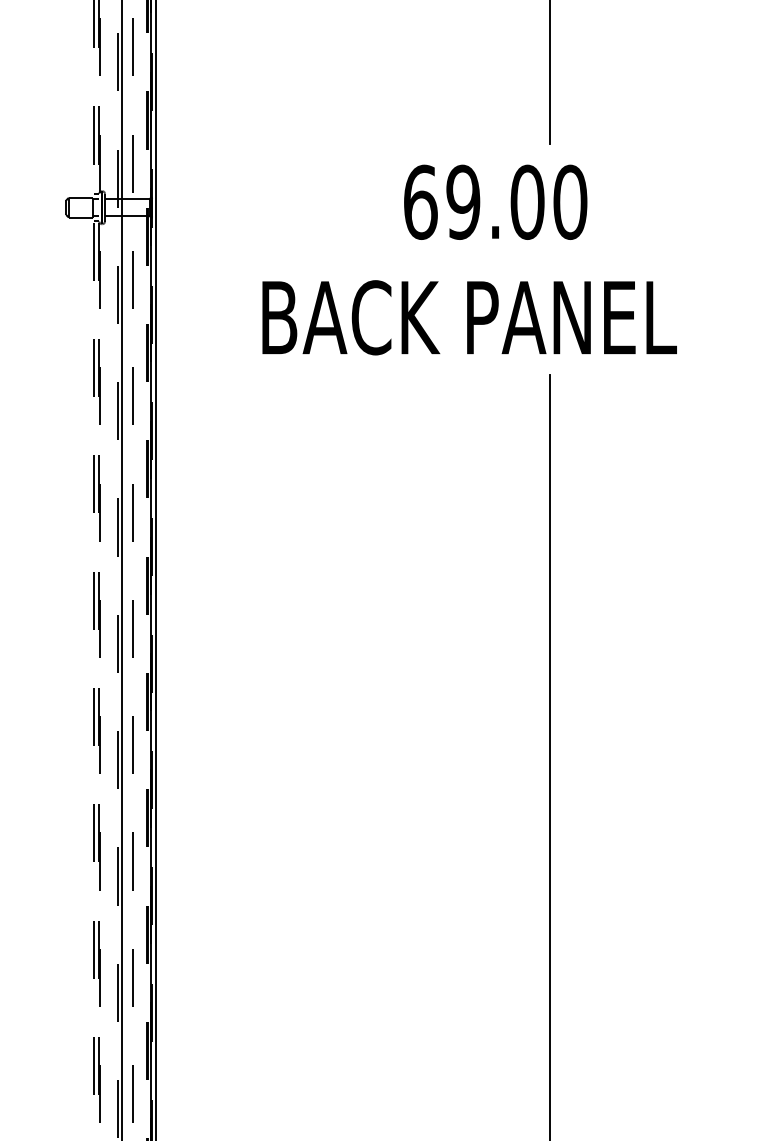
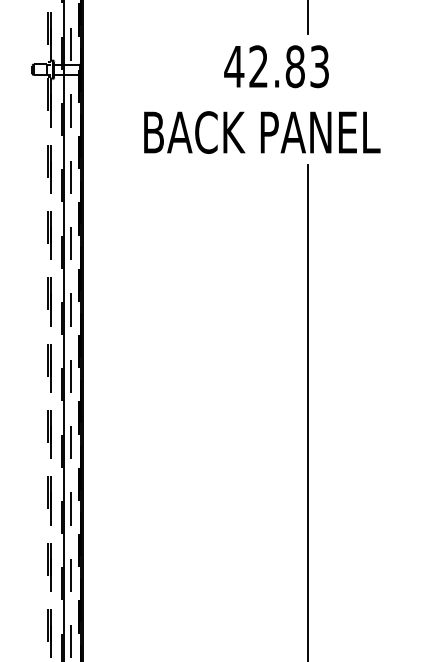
text: (494, 201) -> (276, 66), 69.00 -> 42.83

